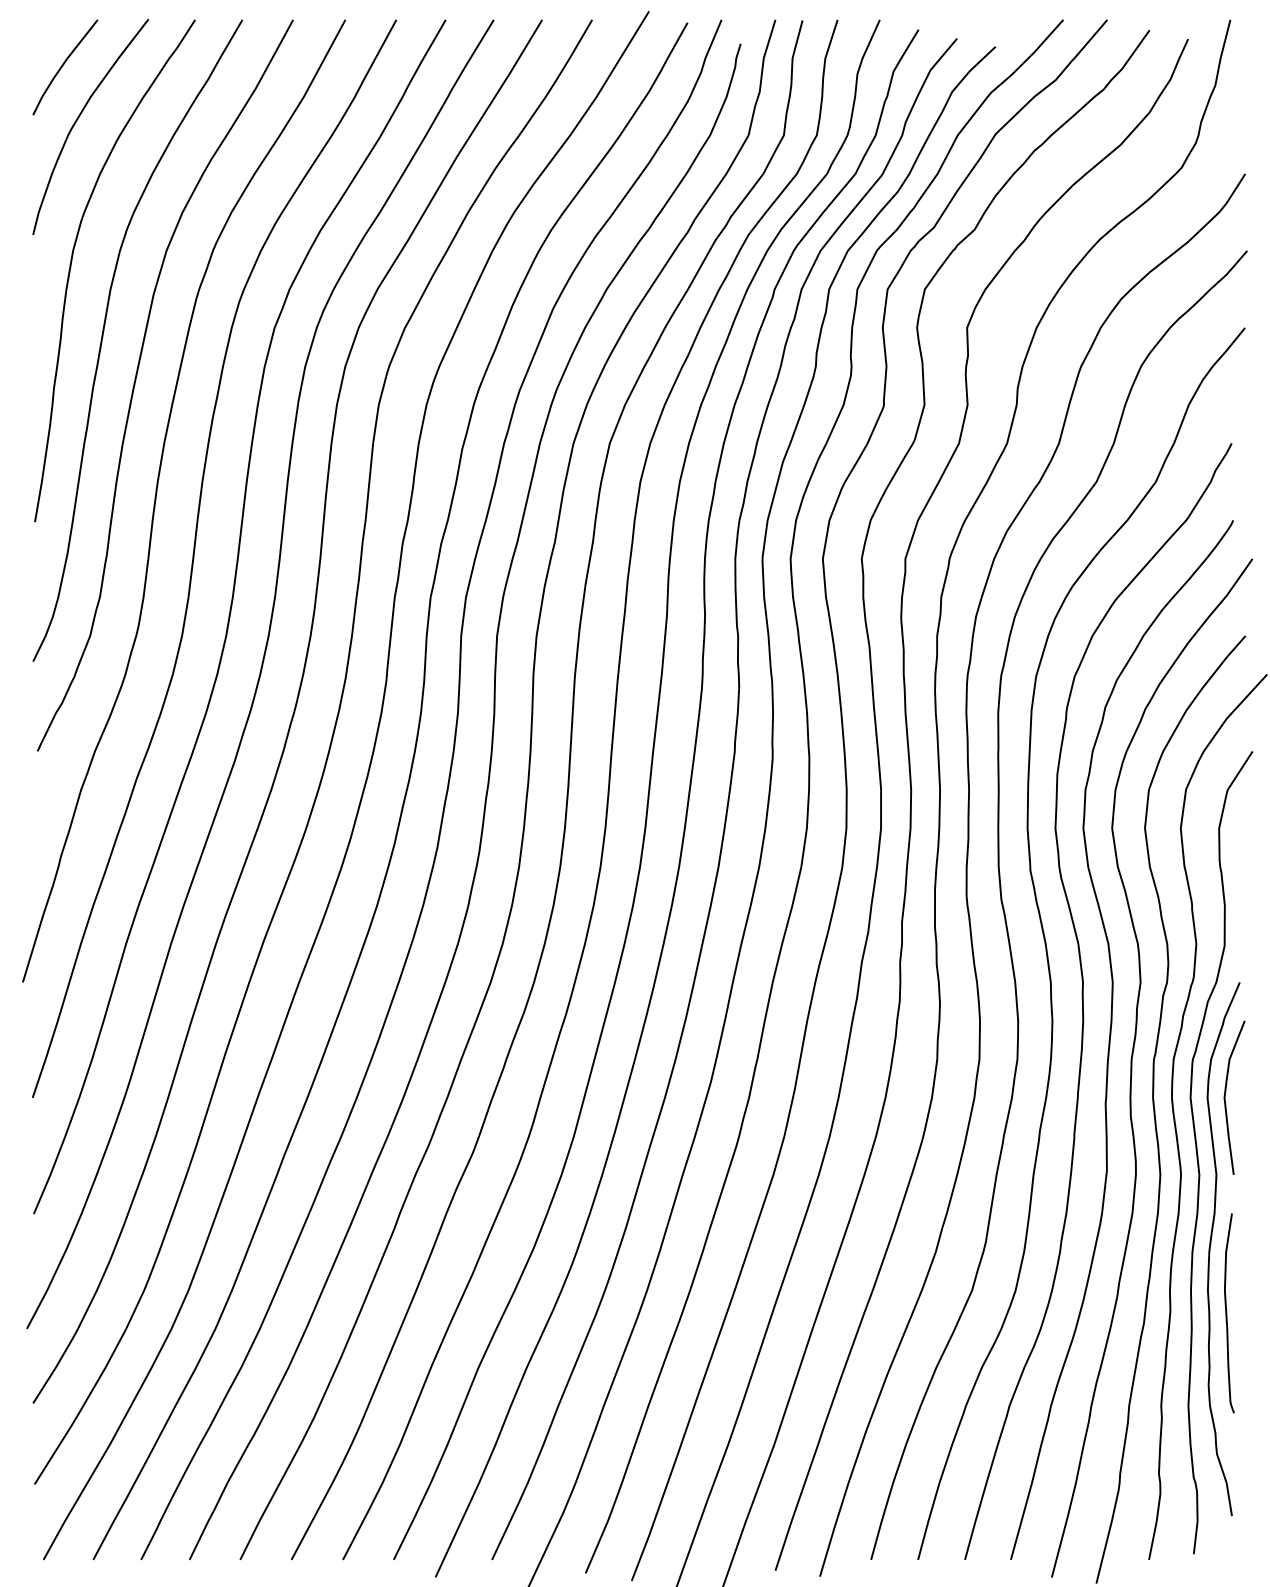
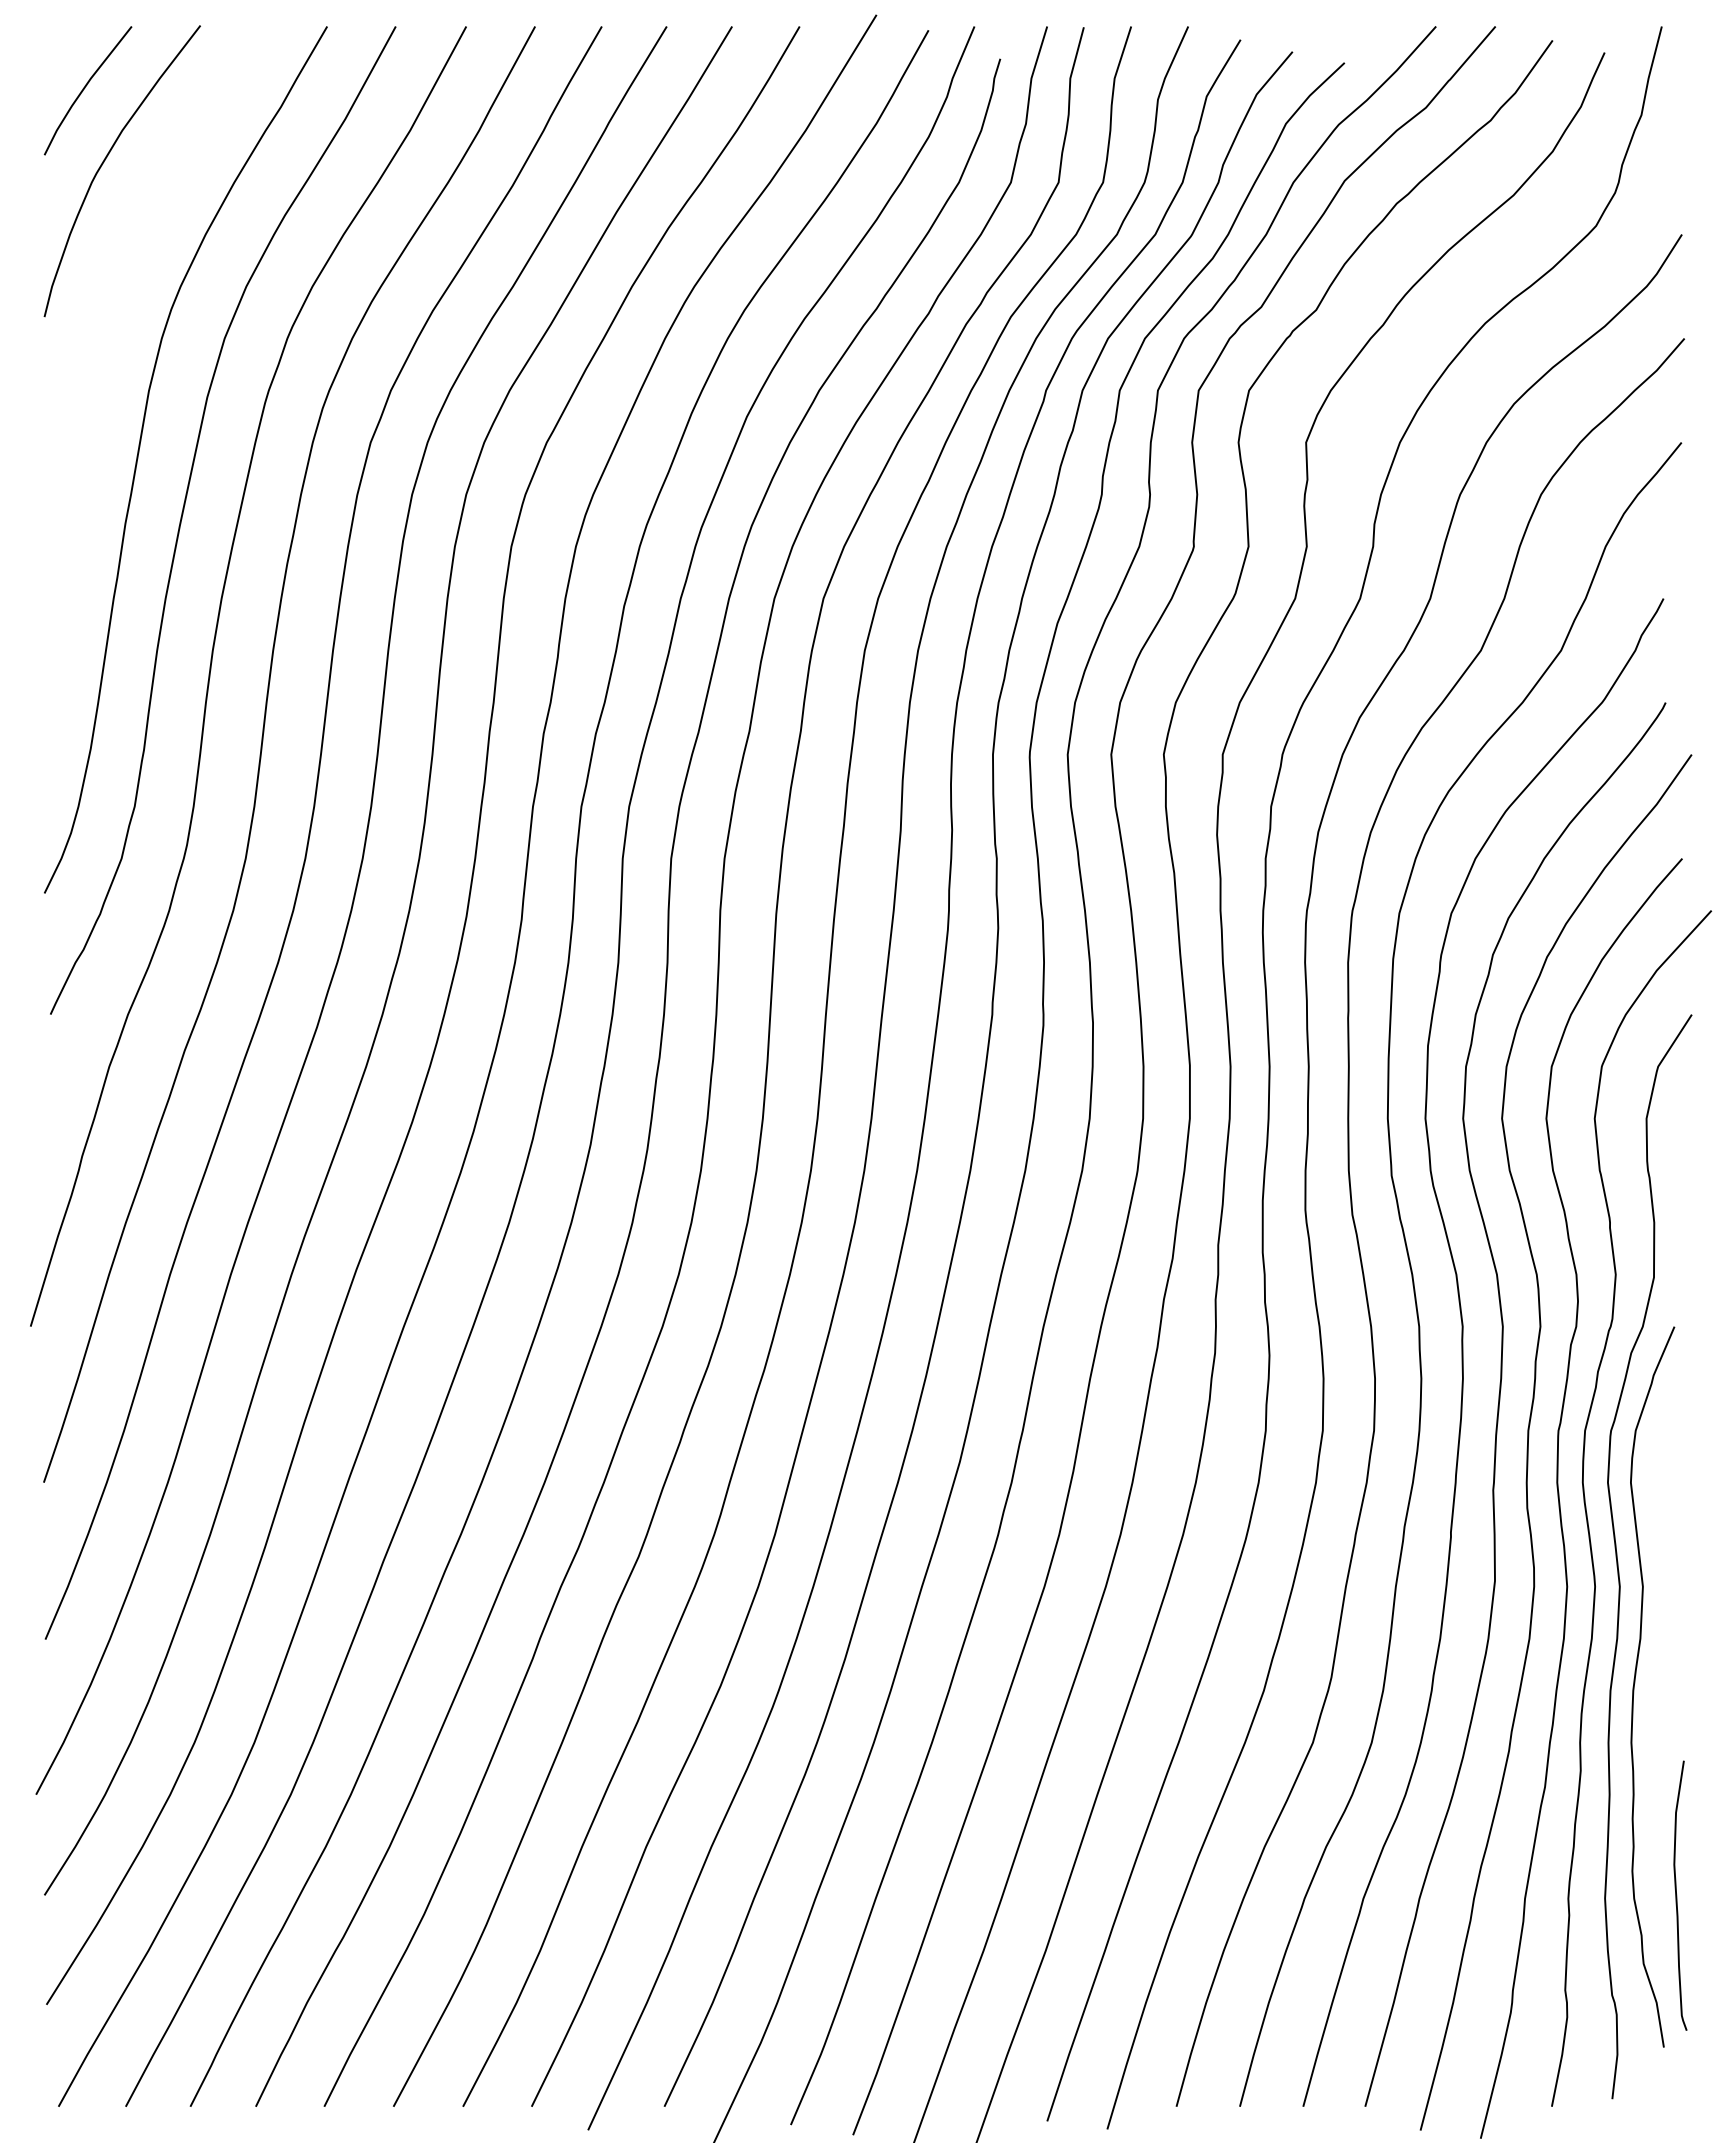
curve: (71, 264) -> (96, 357), removed
curve: (1225, 1095) -> (1655, 1479), removed
curve: (1227, 1313) -> (1677, 1895), moved

